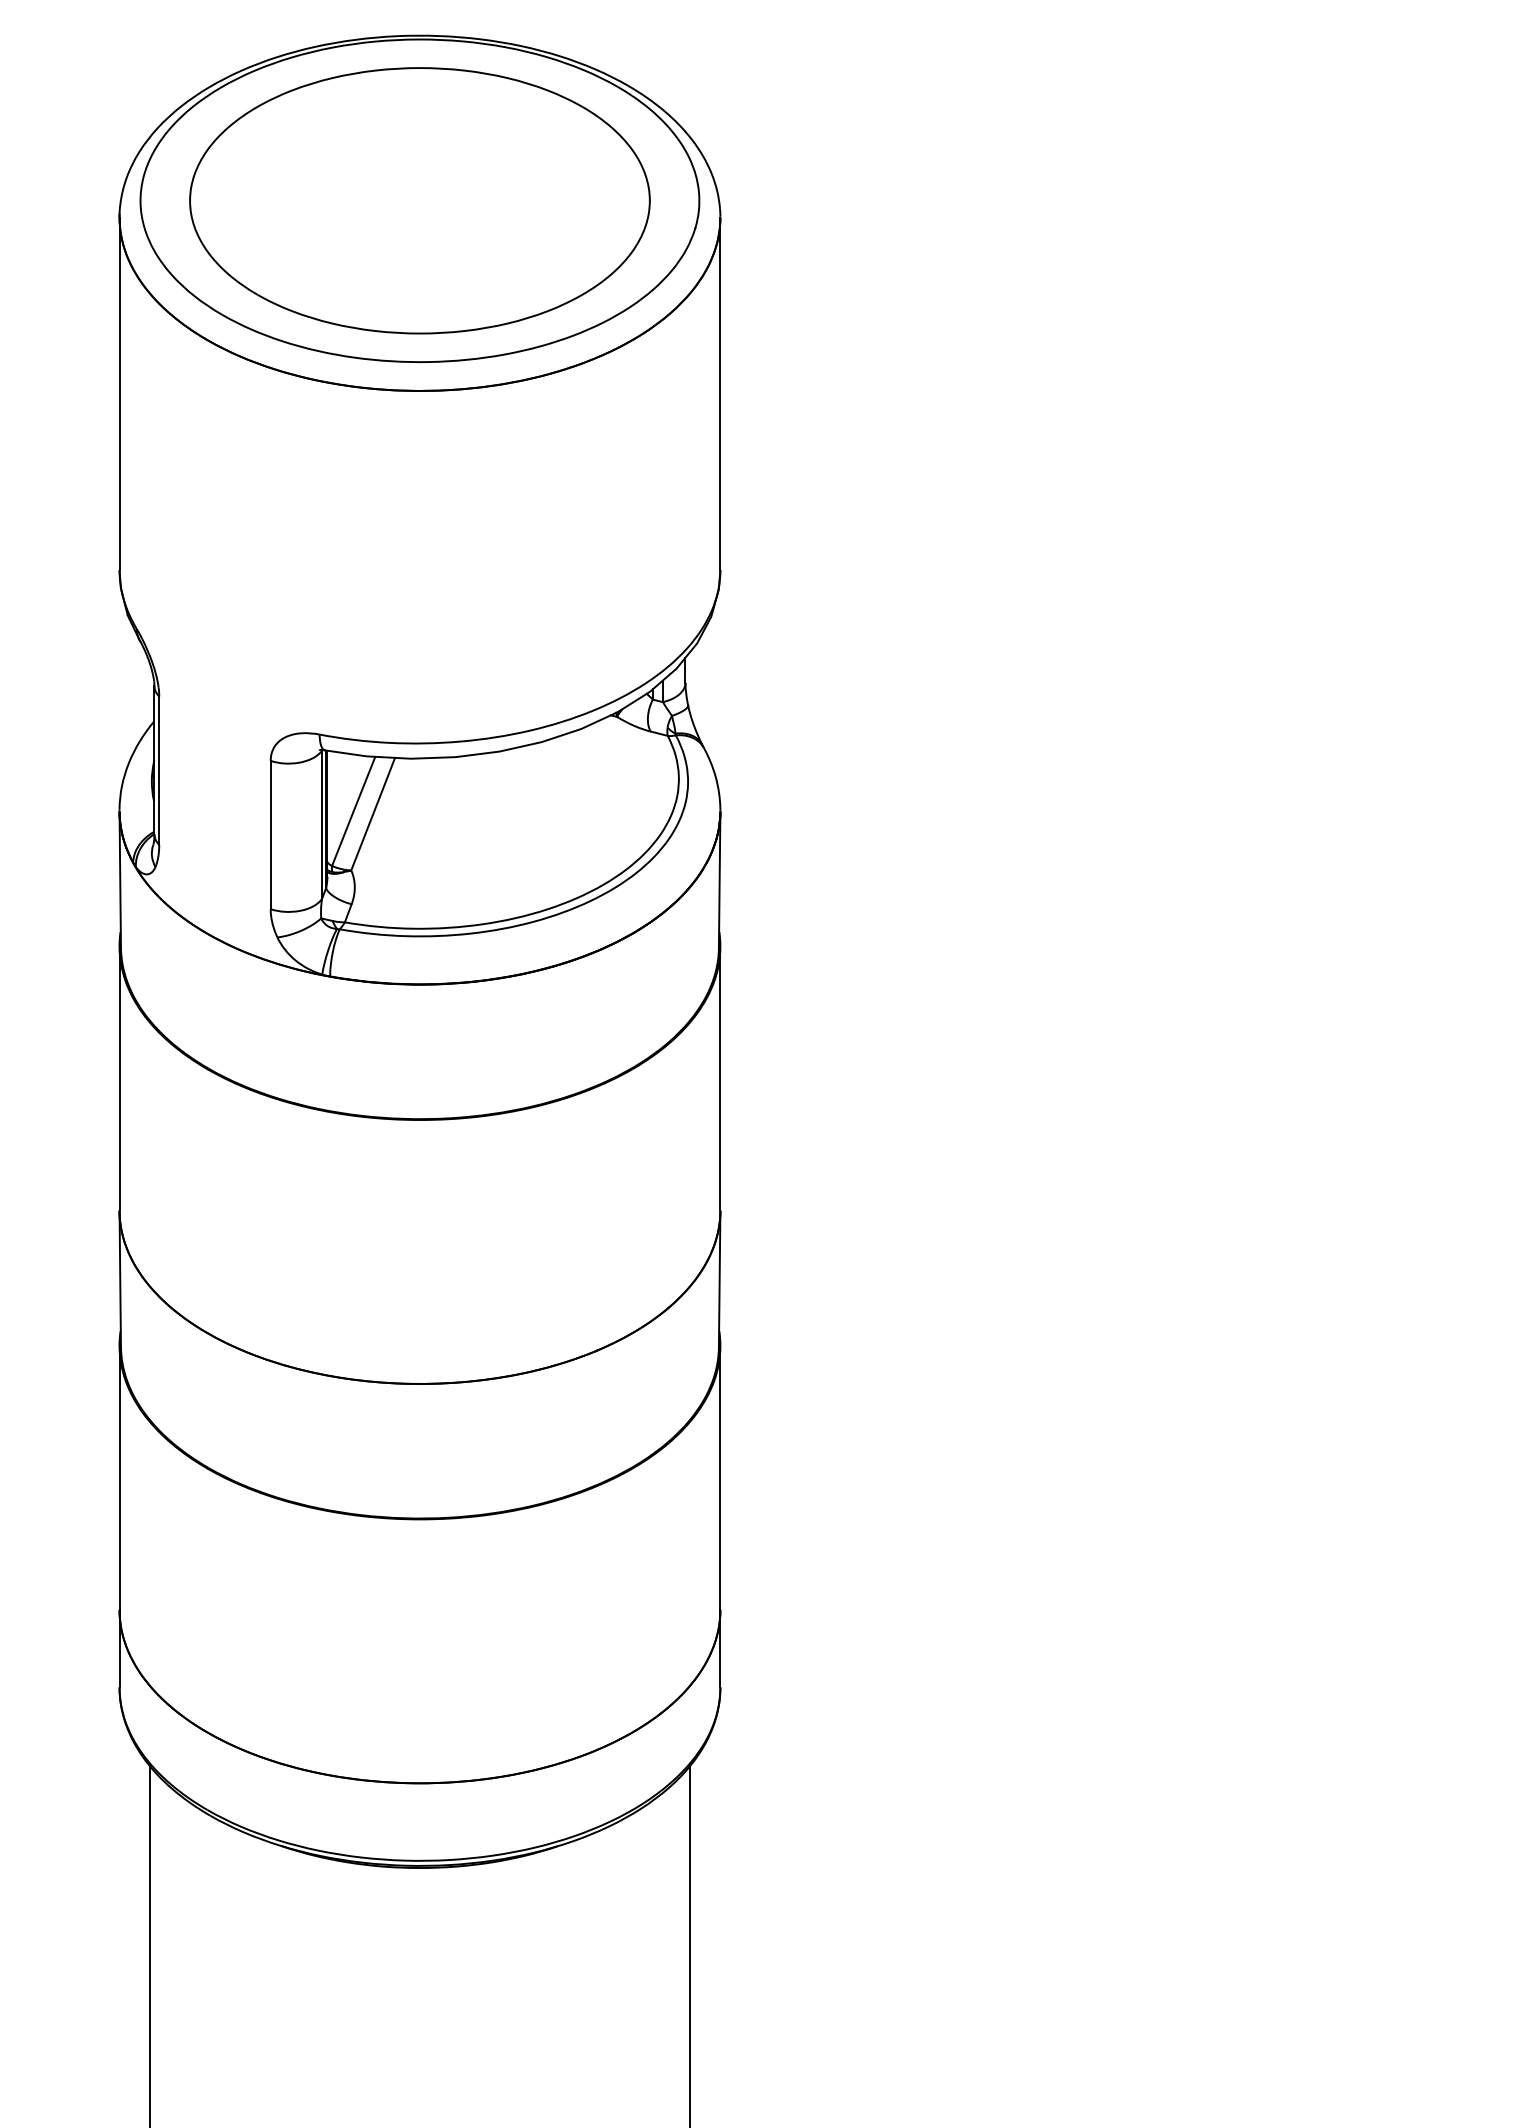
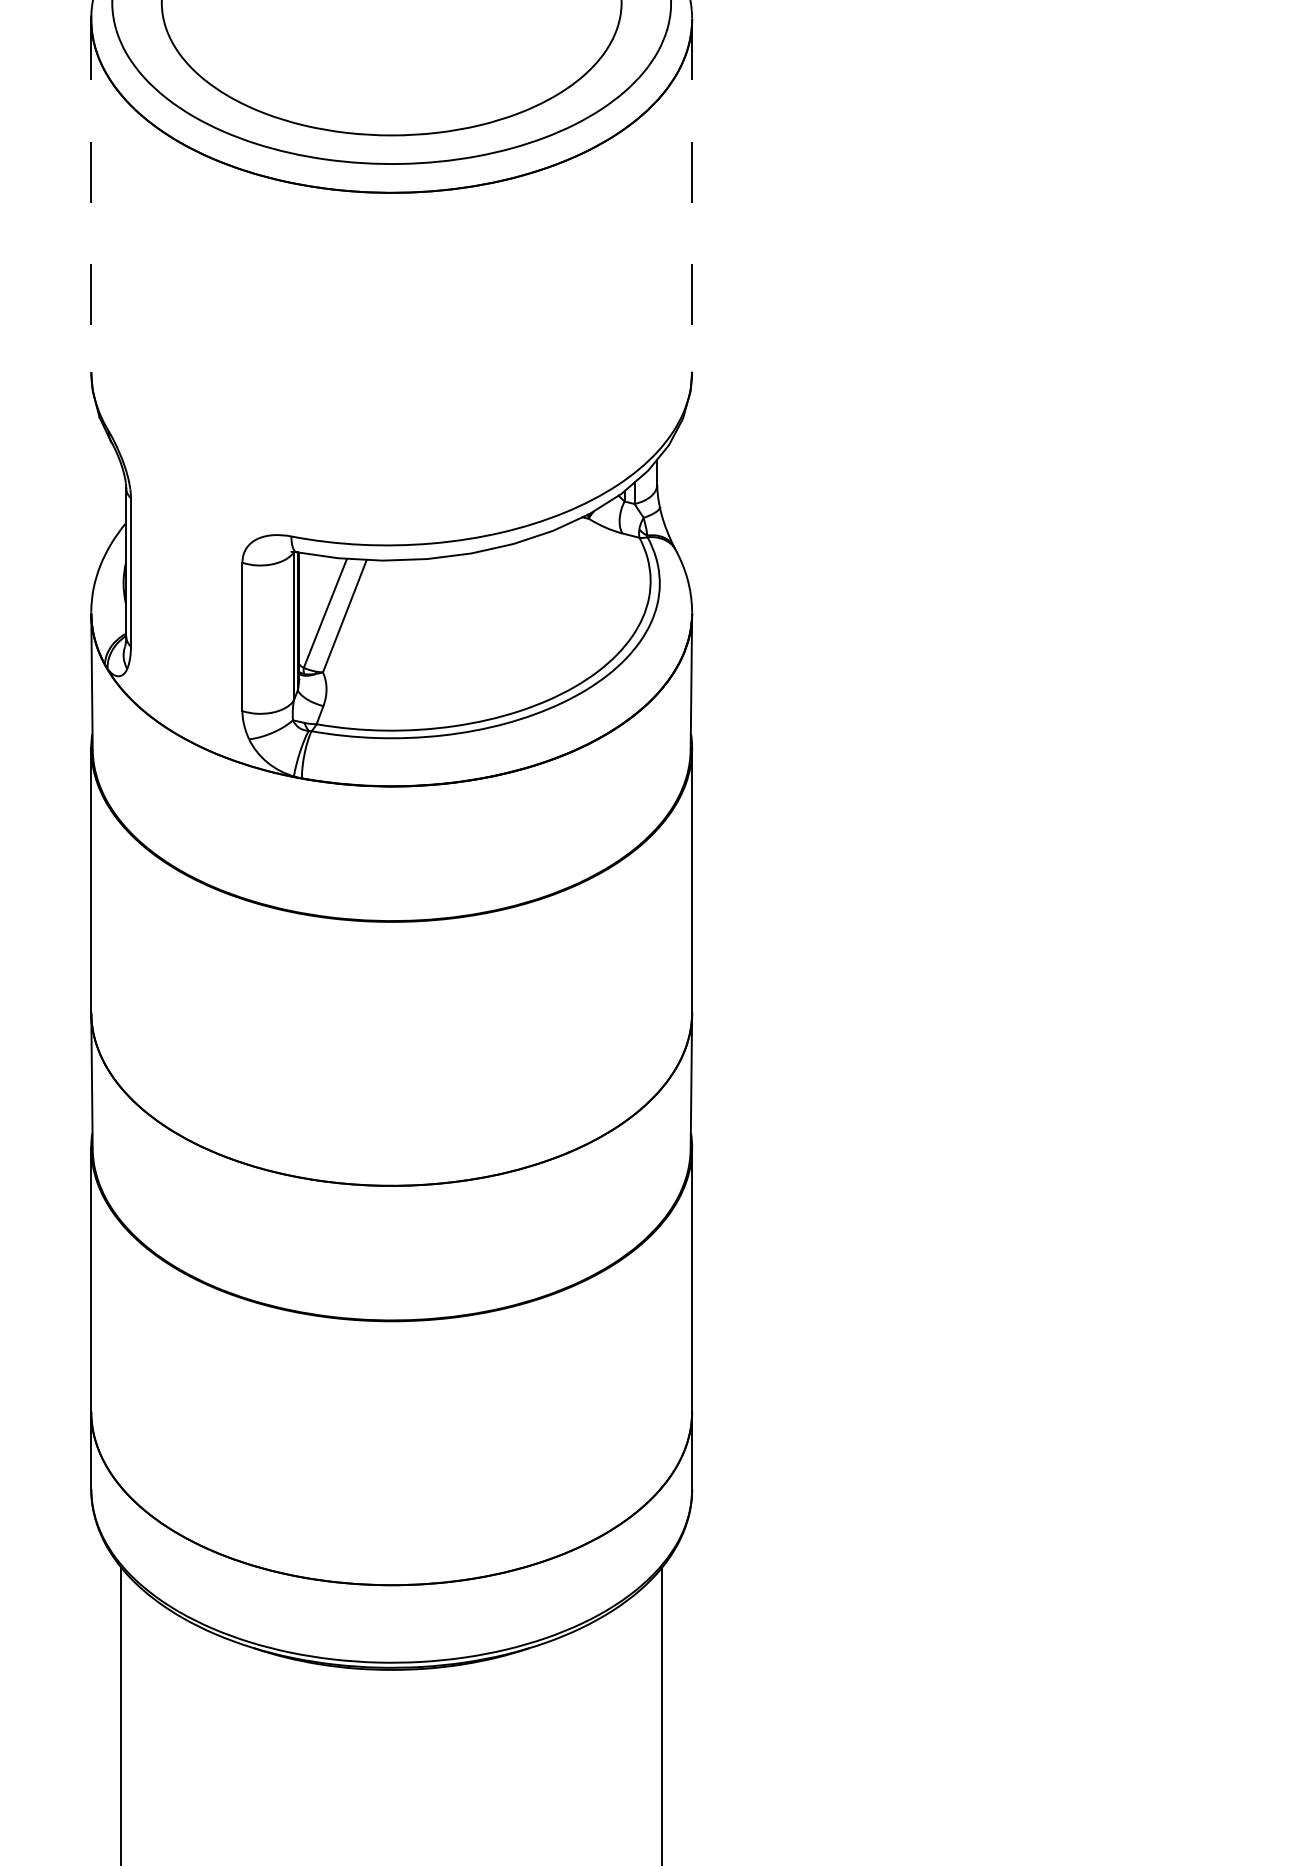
line: (119, 394) -> (91, 196), solid -> dashed
line: (720, 394) -> (692, 196), solid -> dashed

